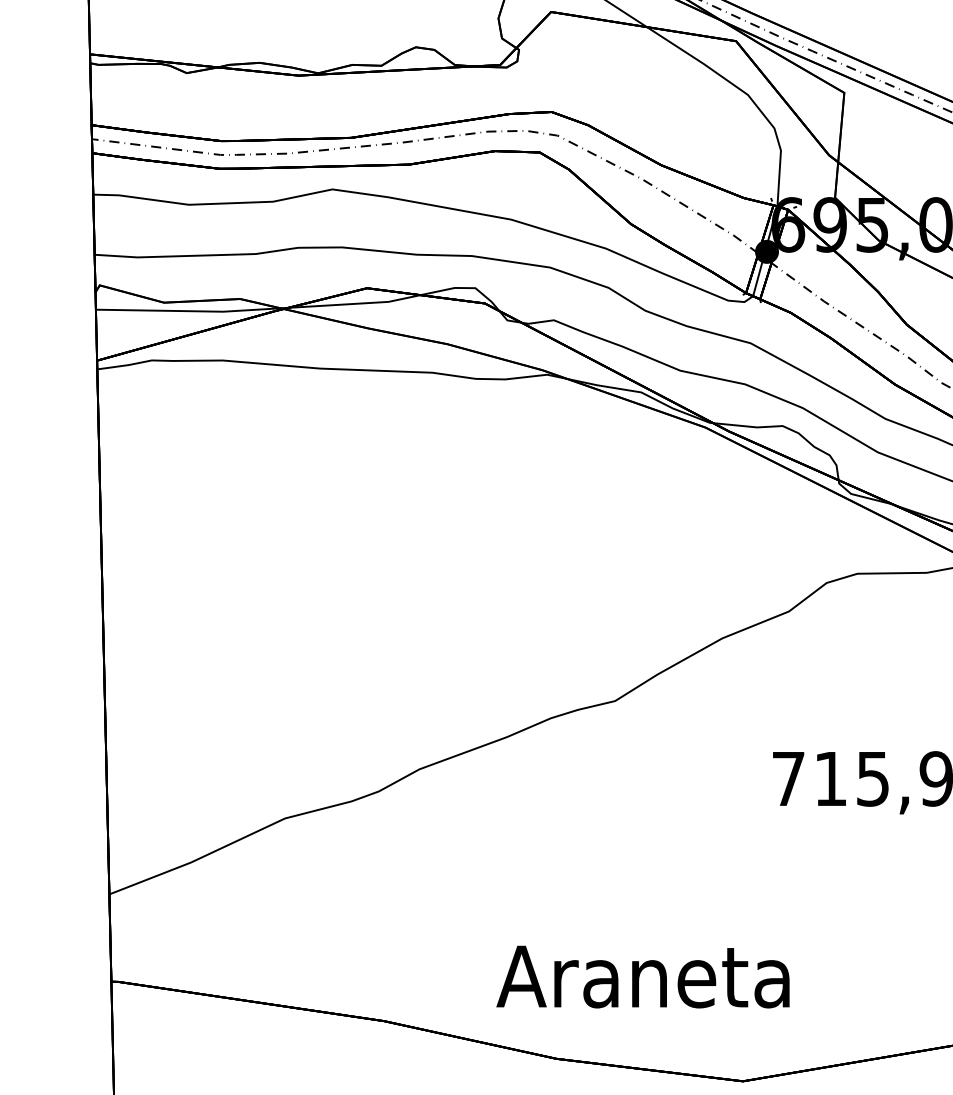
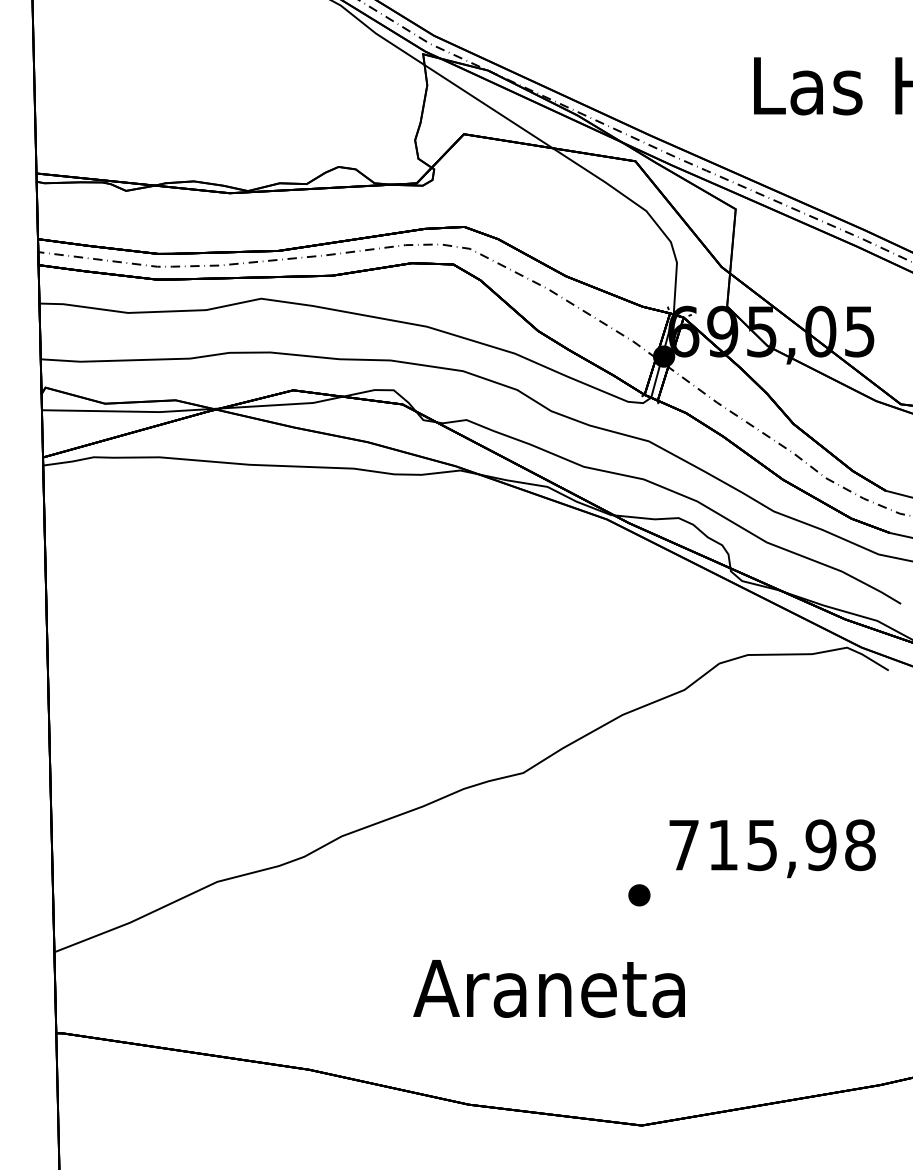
part: (740, 833) -> (639, 895), added
text: (642, 976) -> (548, 988), moved

